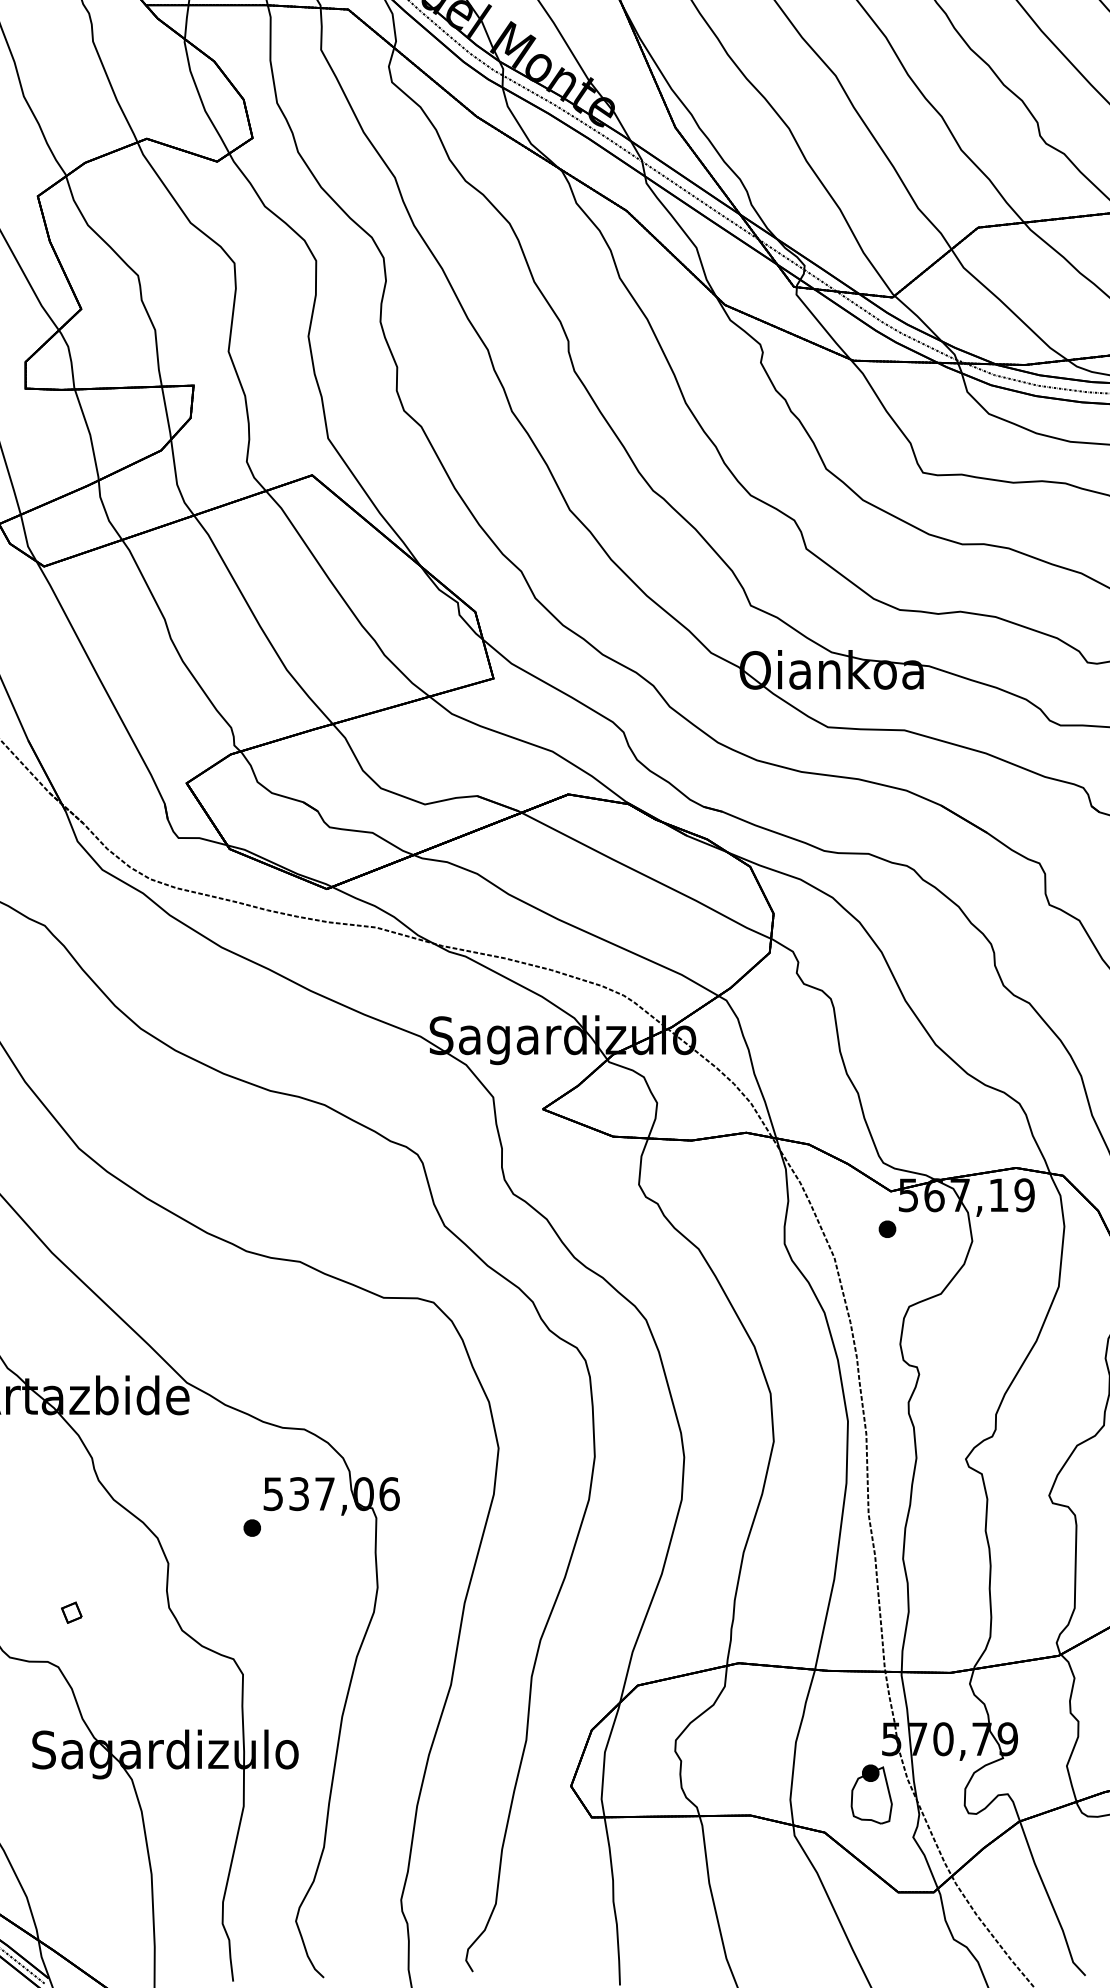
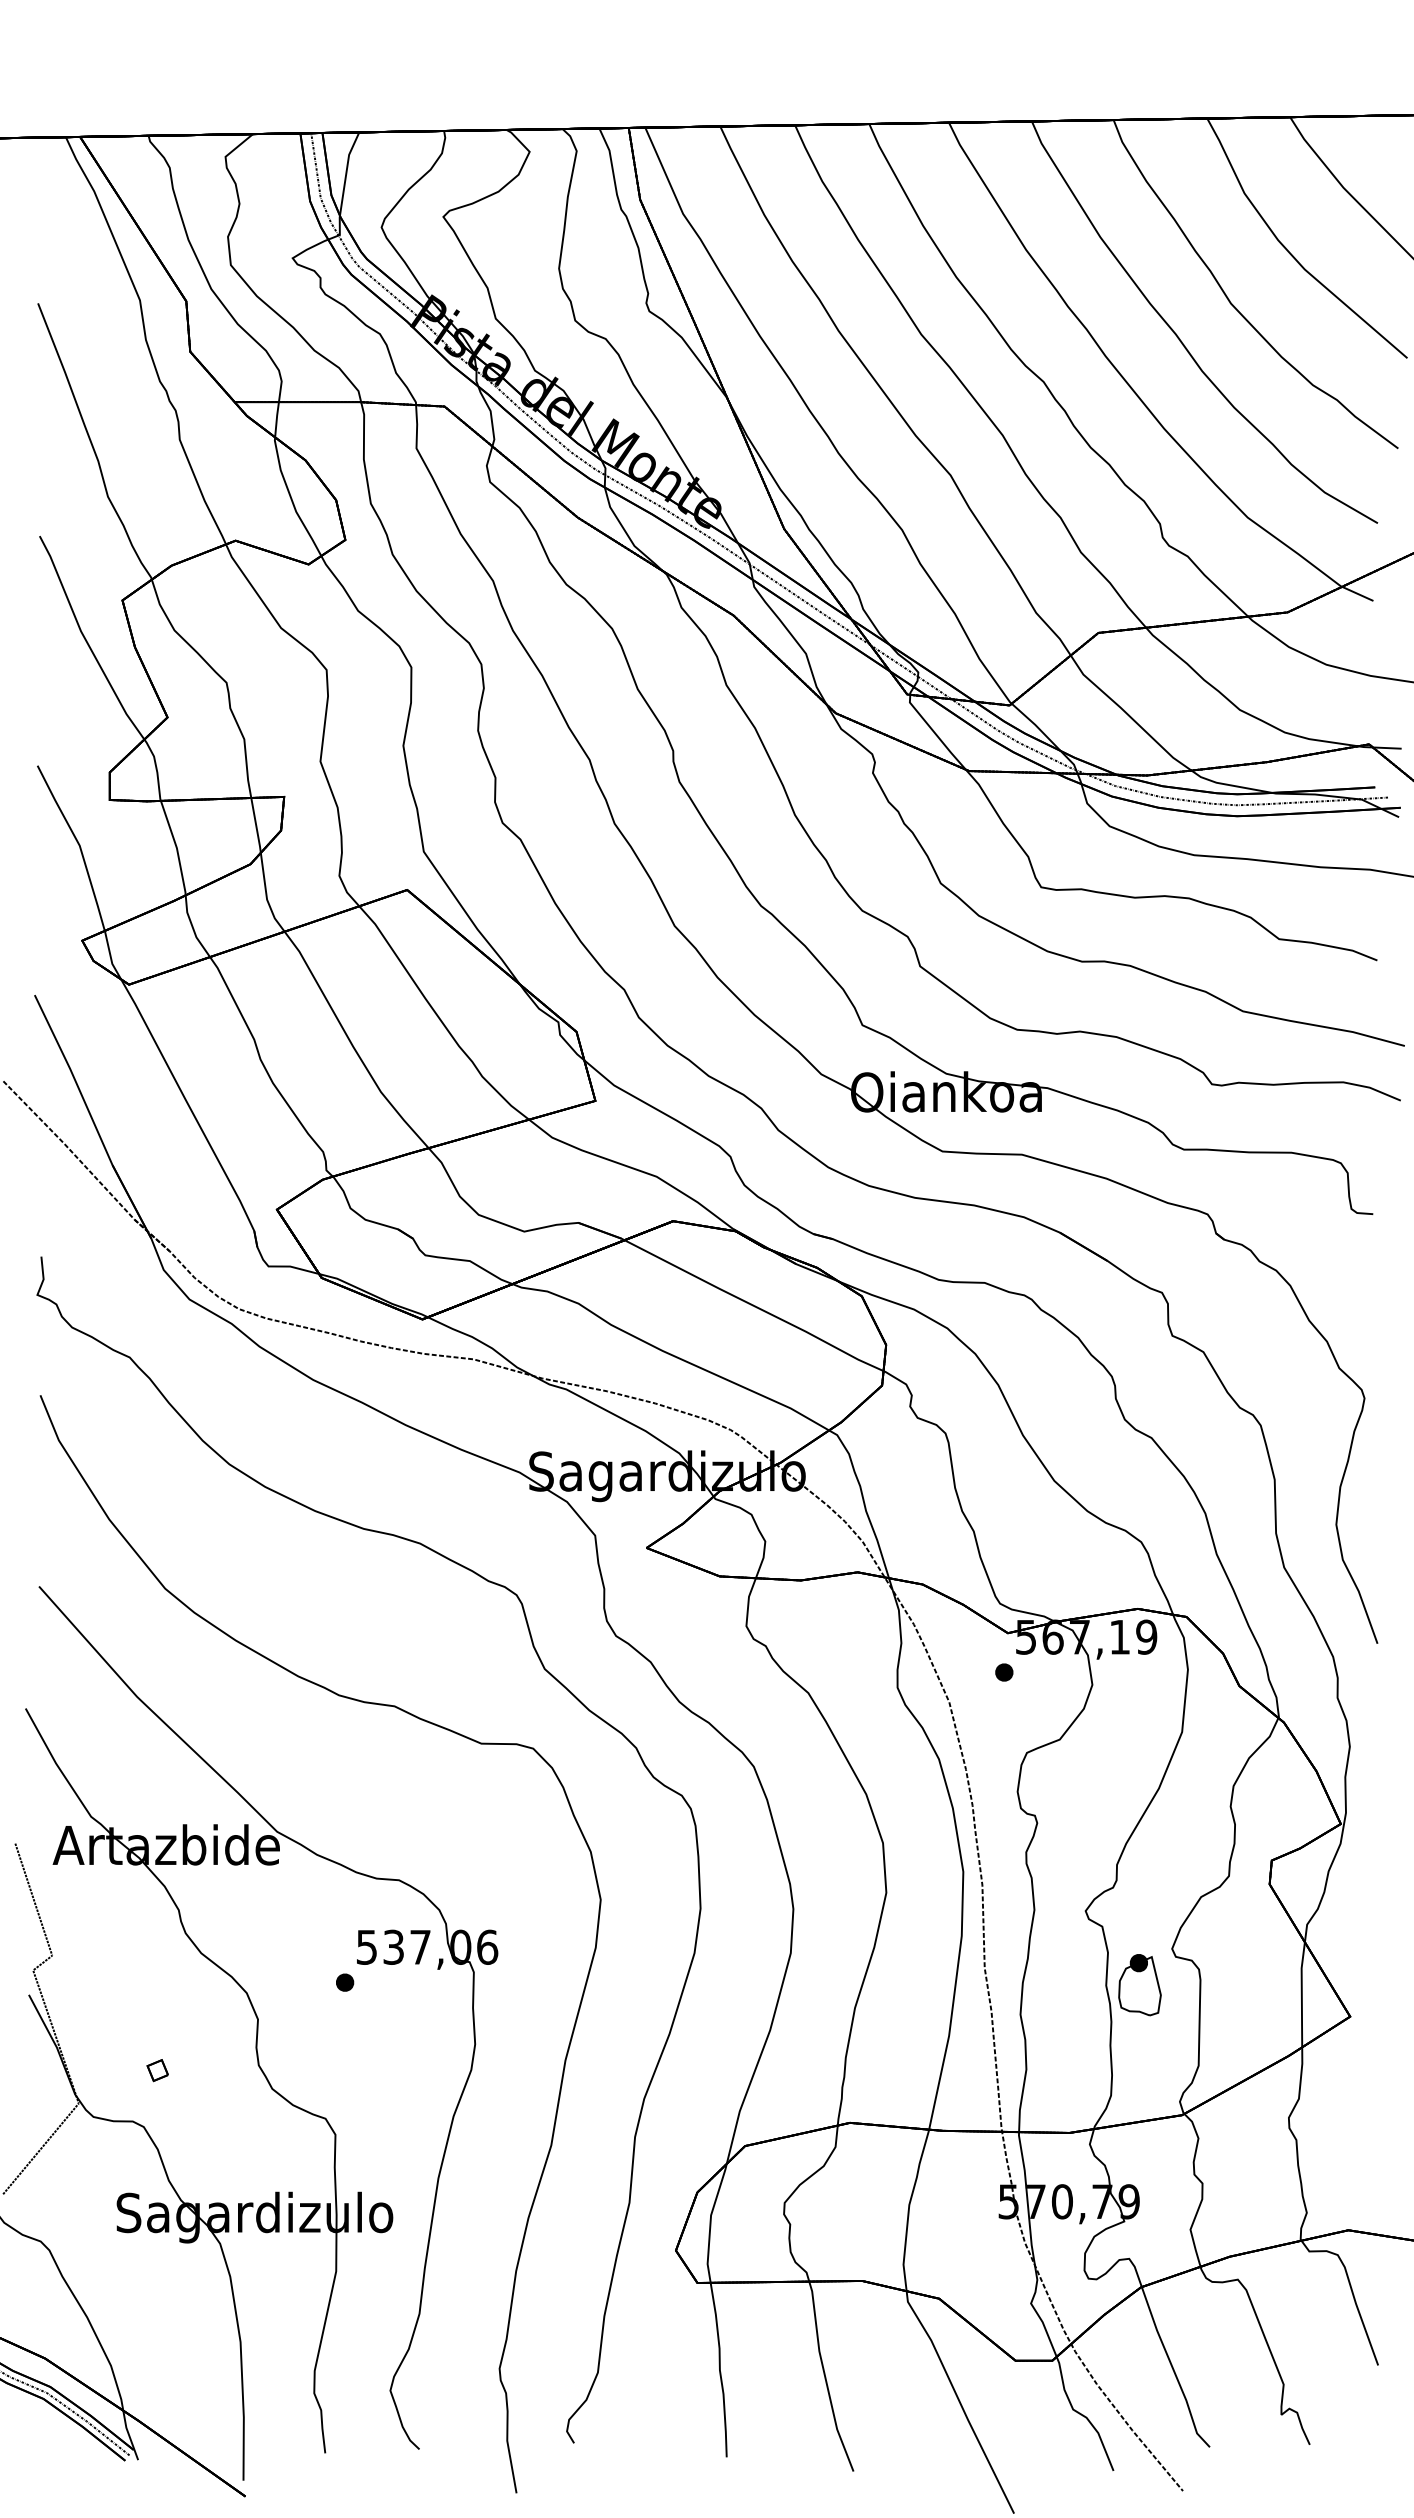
part: (871, 1794) -> (1139, 1985), moved

